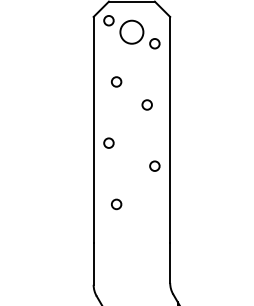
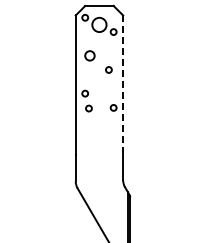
circle: (115, 81) -> (89, 55), size x1.6
line: (170, 130) -> (123, 85), solid -> dashed
circle: (115, 204) -> (88, 108), moved

